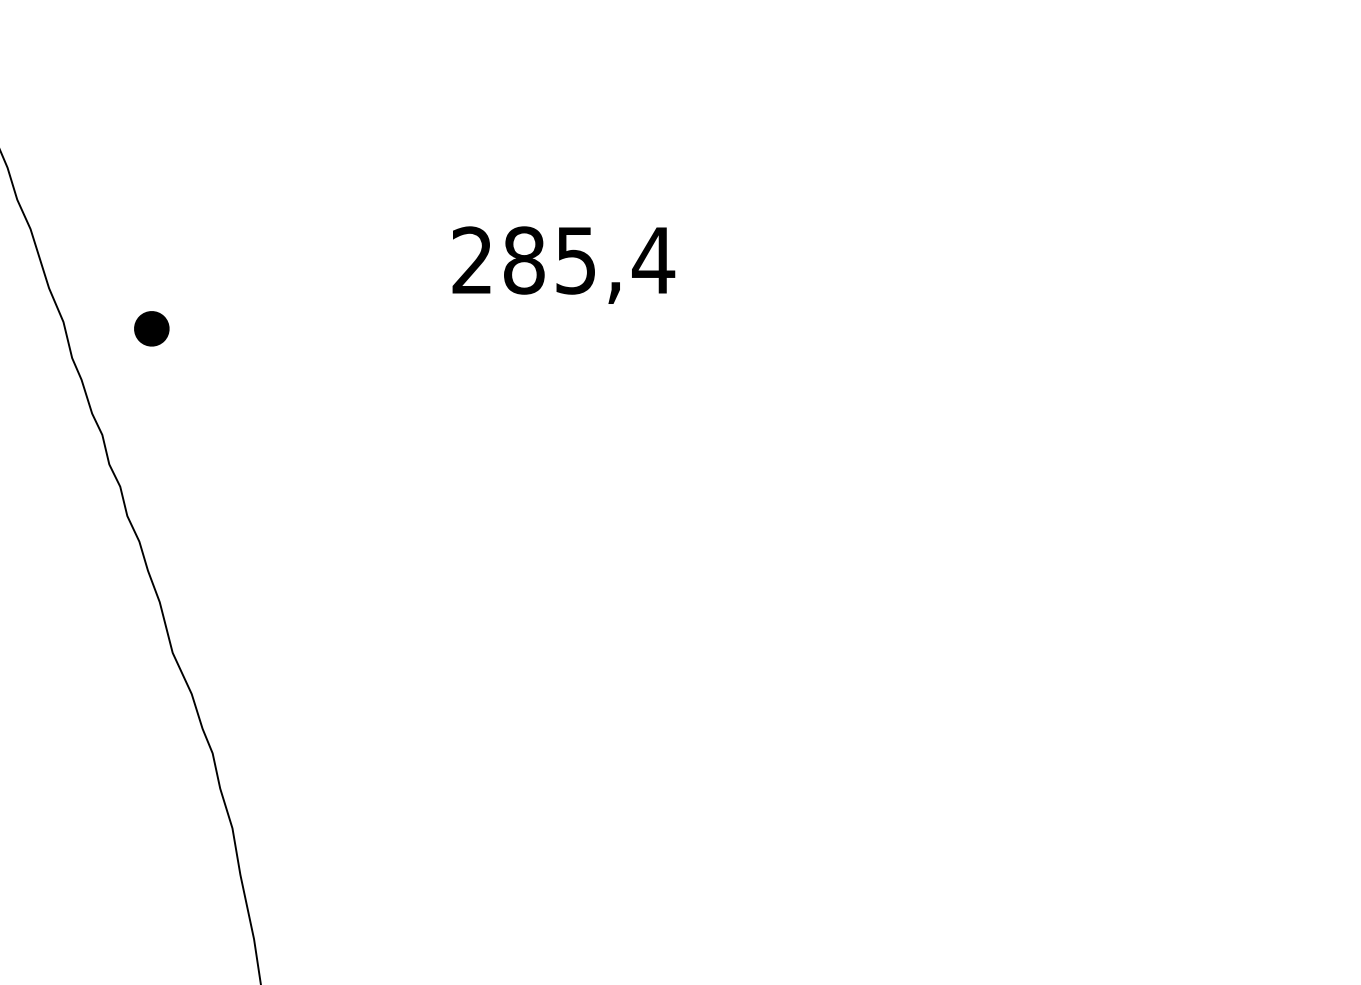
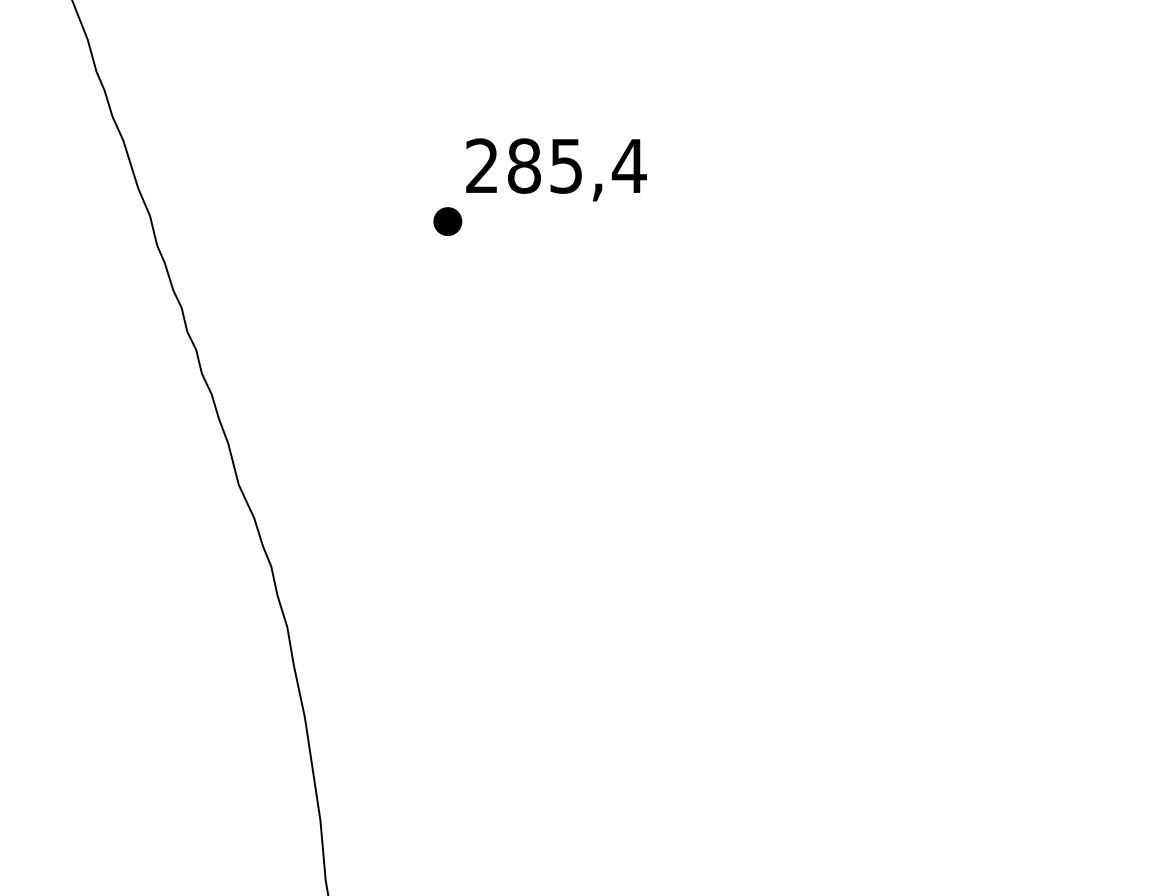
part: (151, 328) -> (447, 221), moved

